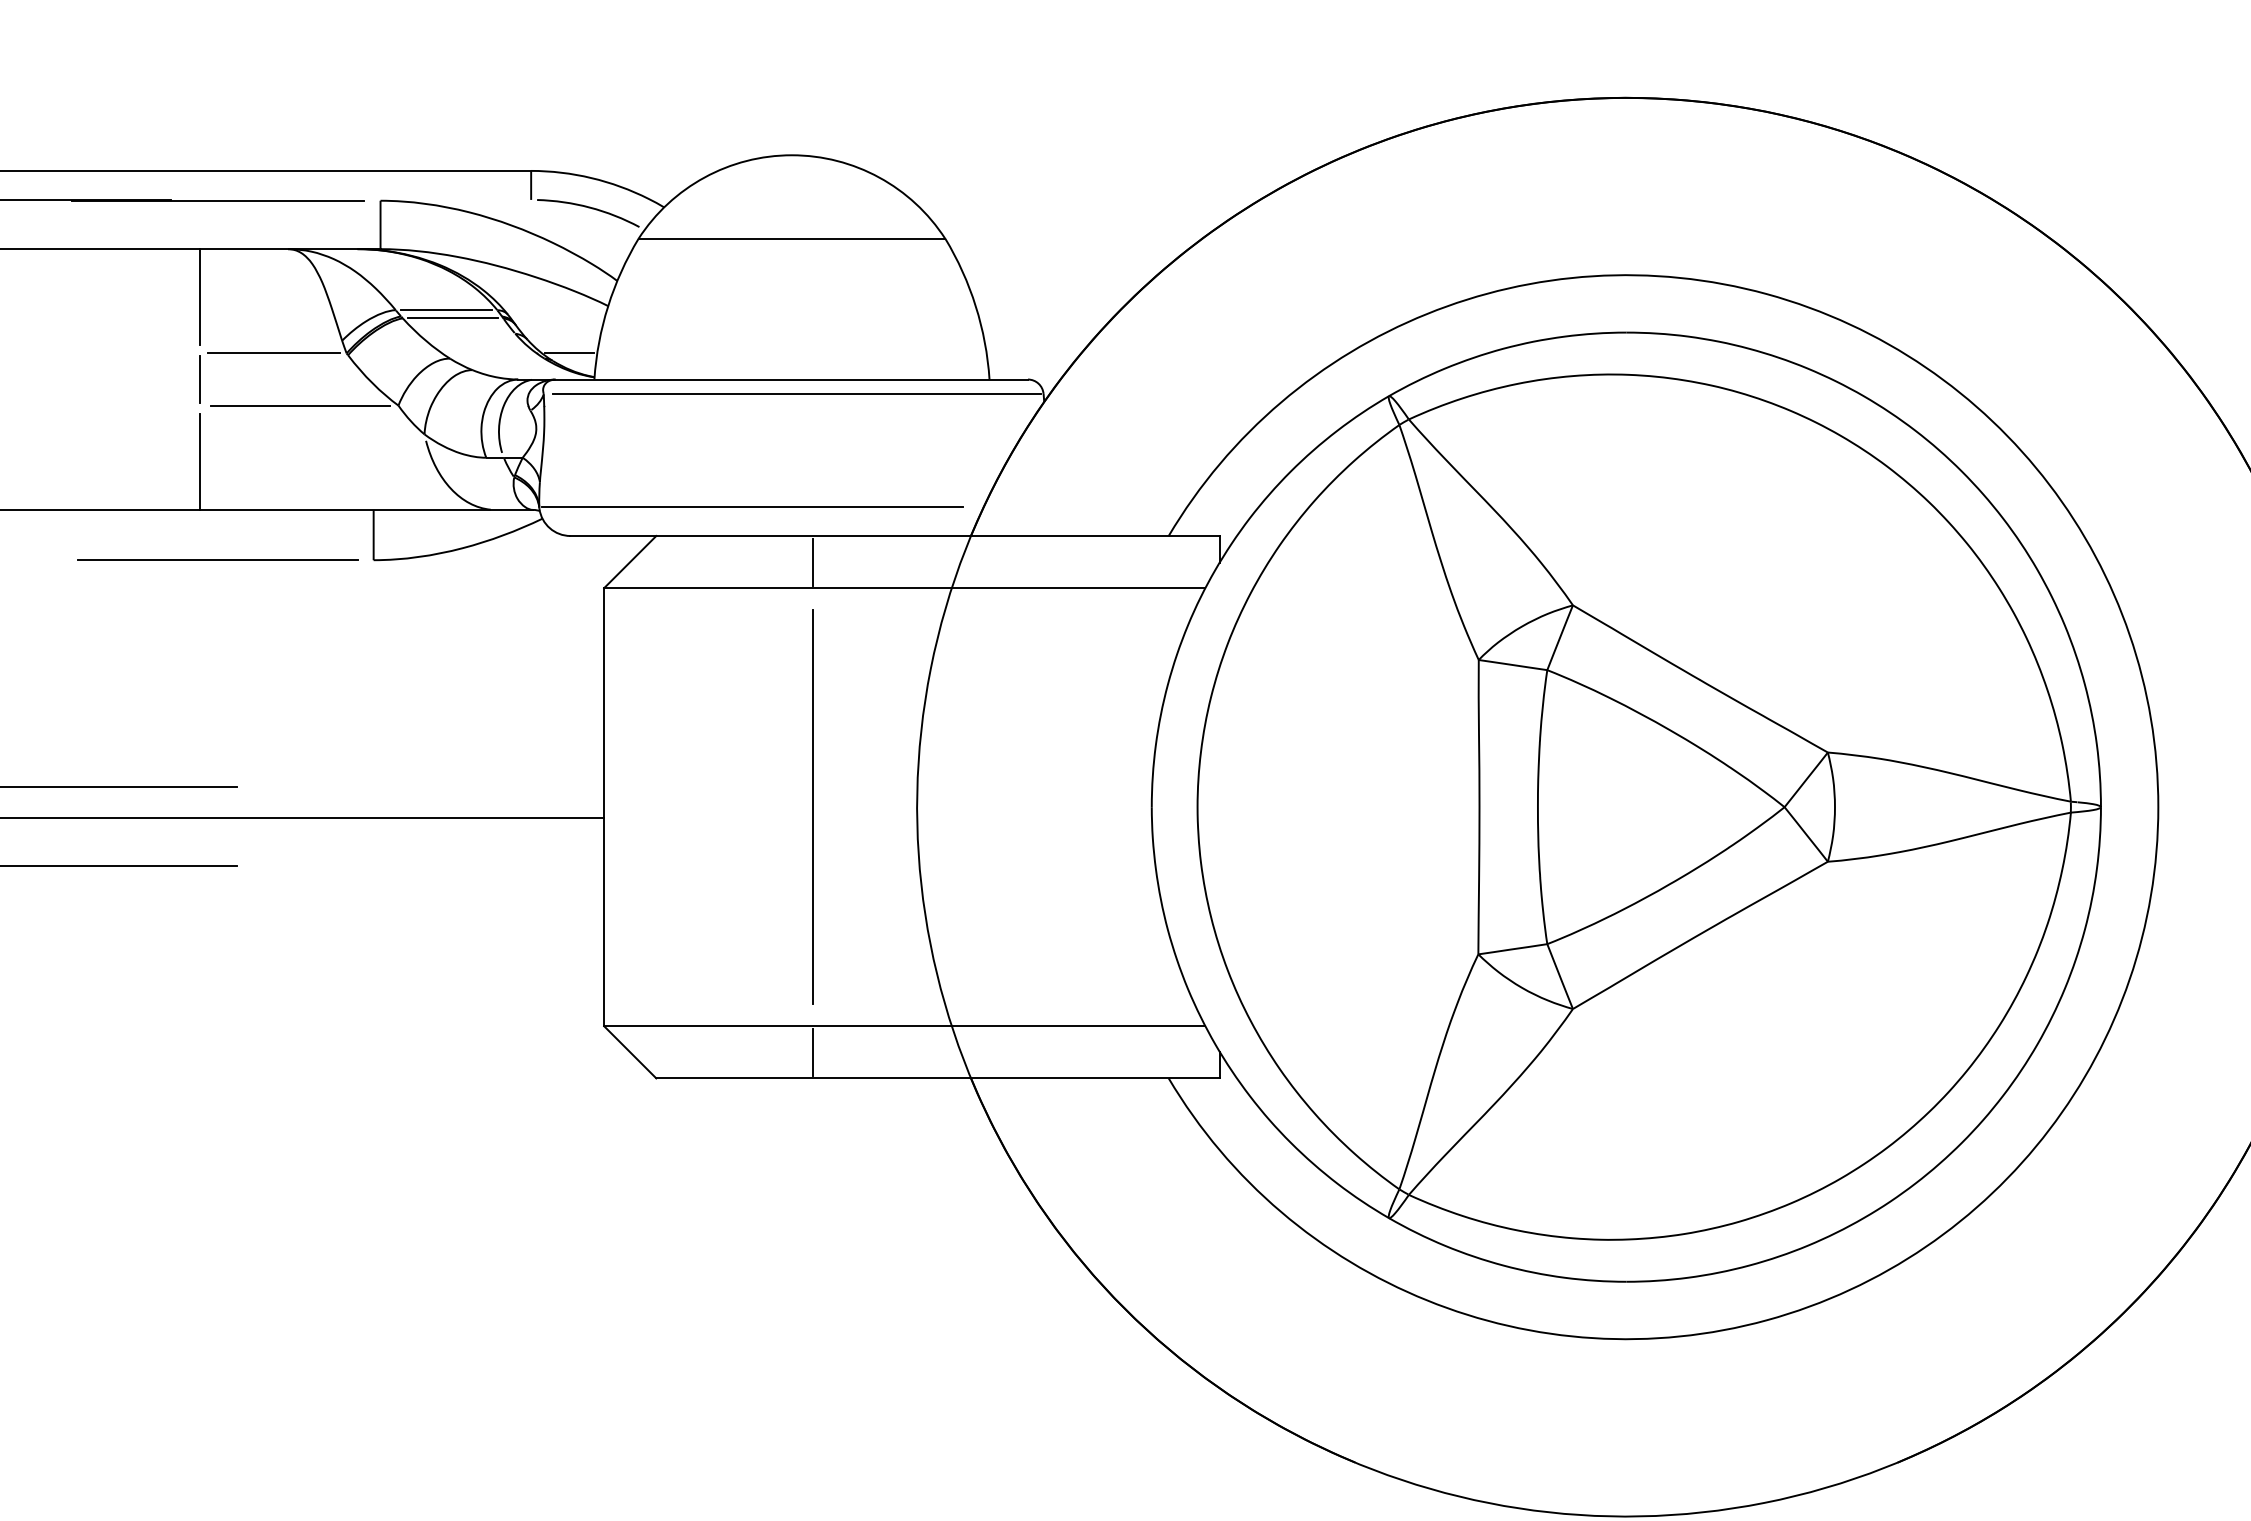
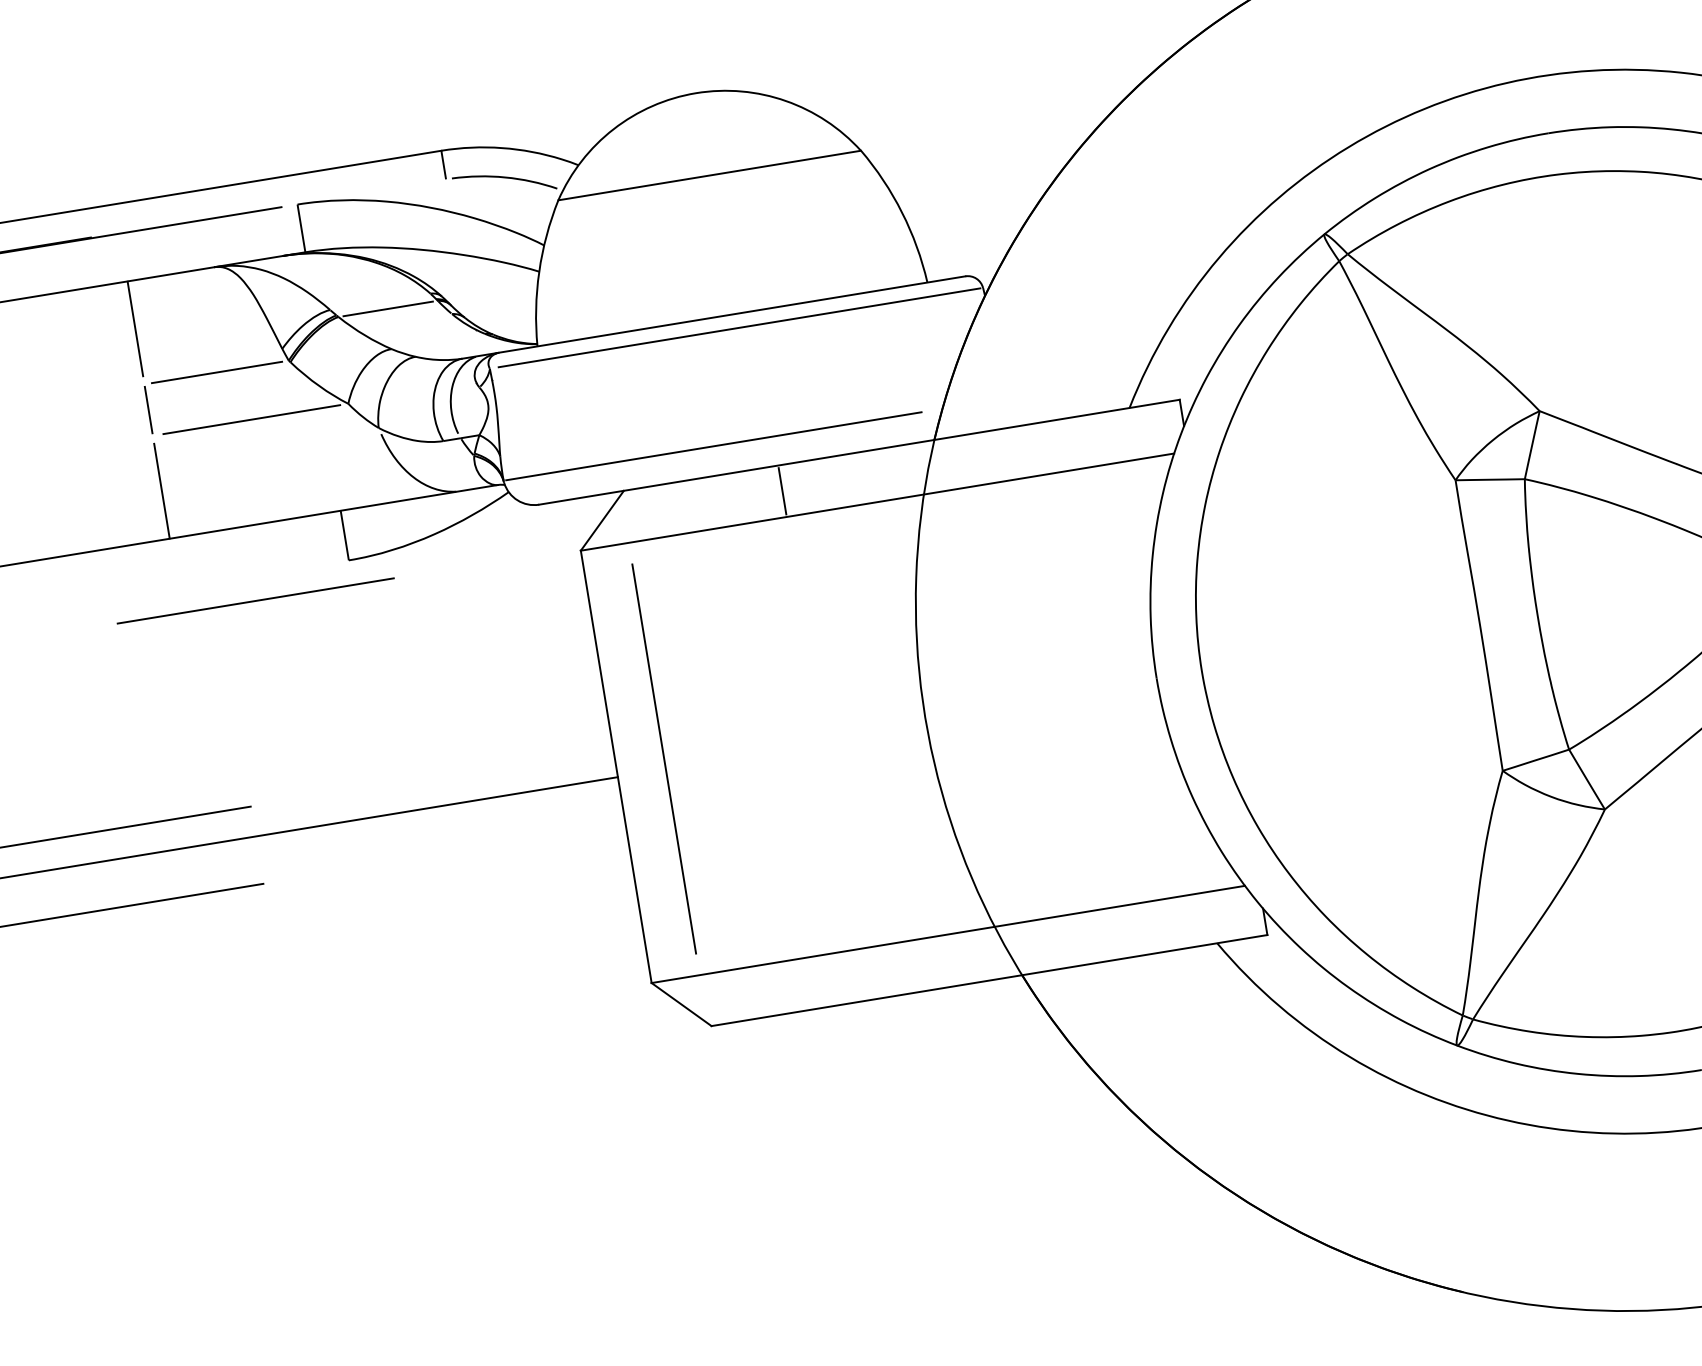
line: (446, 310) -> (380, 302), removed
line: (569, 353) -> (508, 324), removed
line: (217, 559) -> (254, 600), moved
line: (812, 806) -> (663, 758), moved
line: (812, 1051) -> (861, 974), removed

